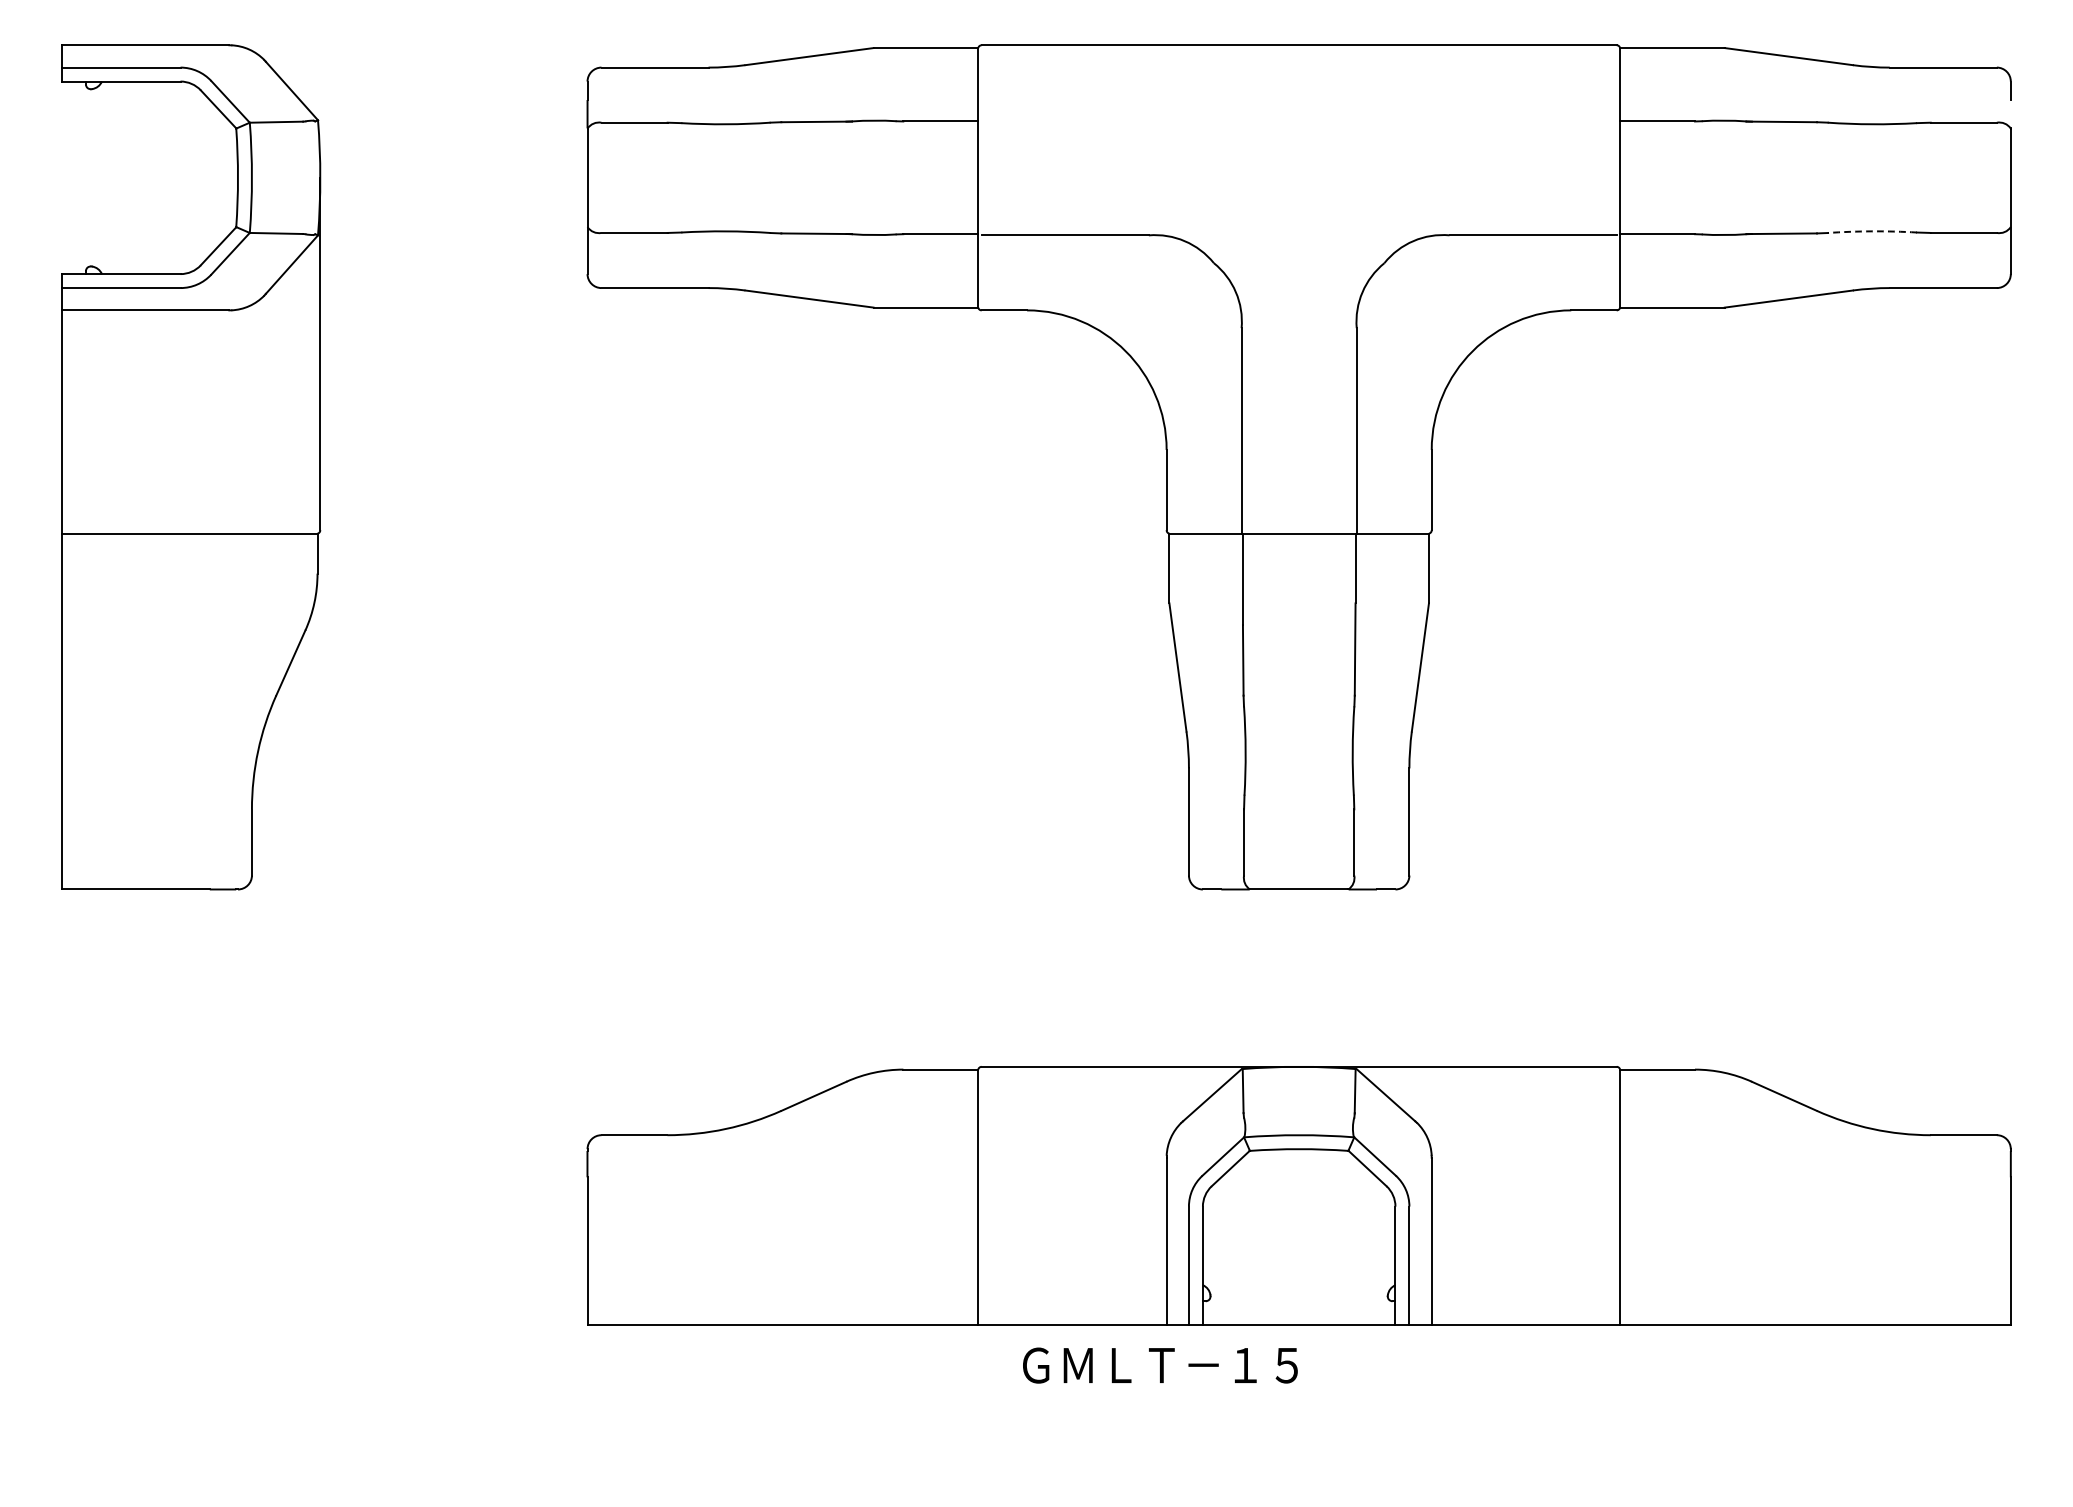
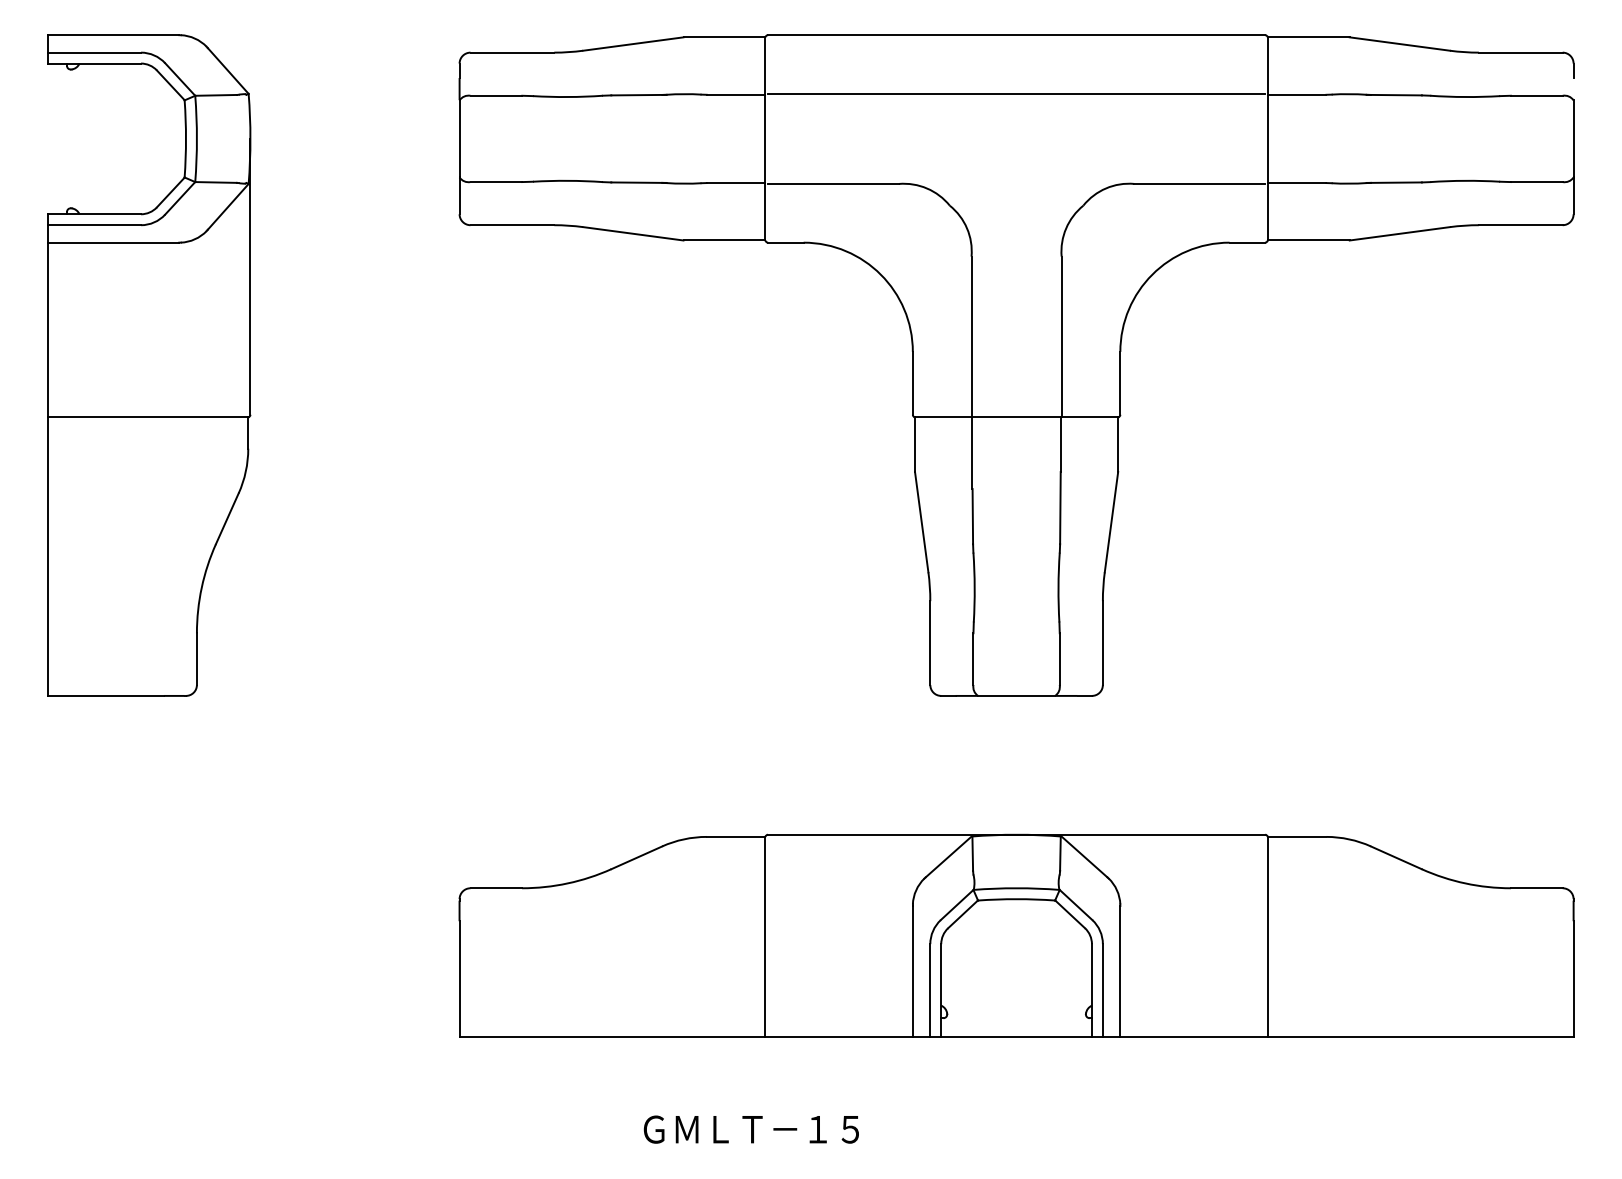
line: (1298, 120) -> (1016, 94), added
arc: (1872, 231) -> (1465, 180), dashed -> solid
text: (1160, 1365) -> (751, 1129), moved

